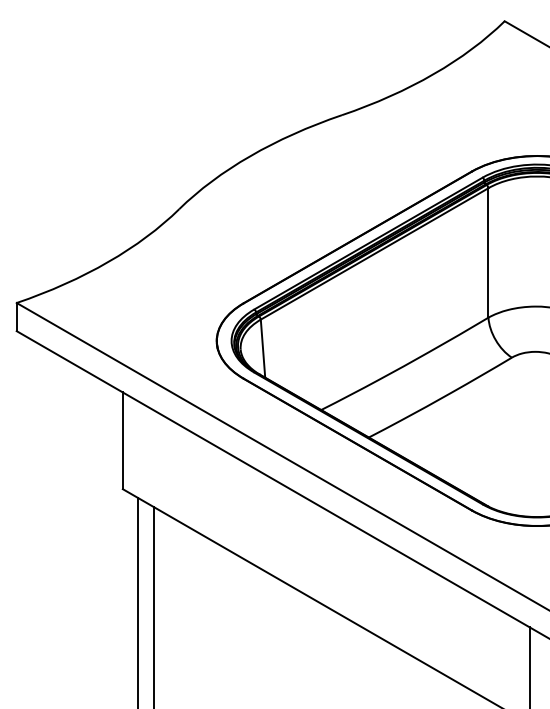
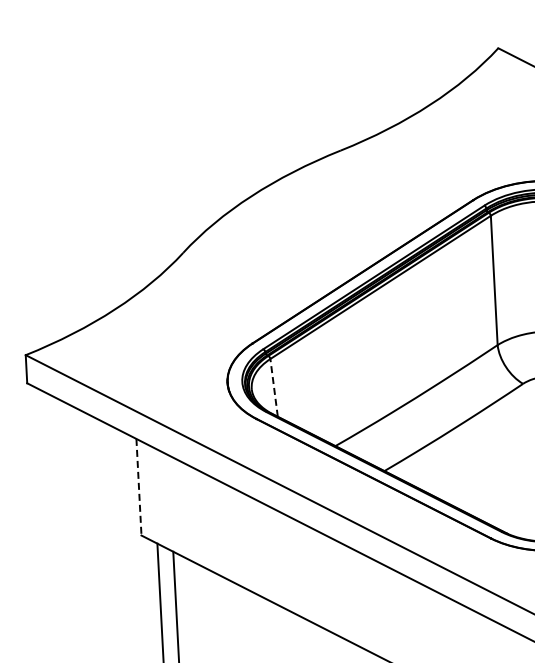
line: (262, 348) -> (273, 387), solid -> dashed
line: (122, 441) -> (138, 487), solid -> dashed

